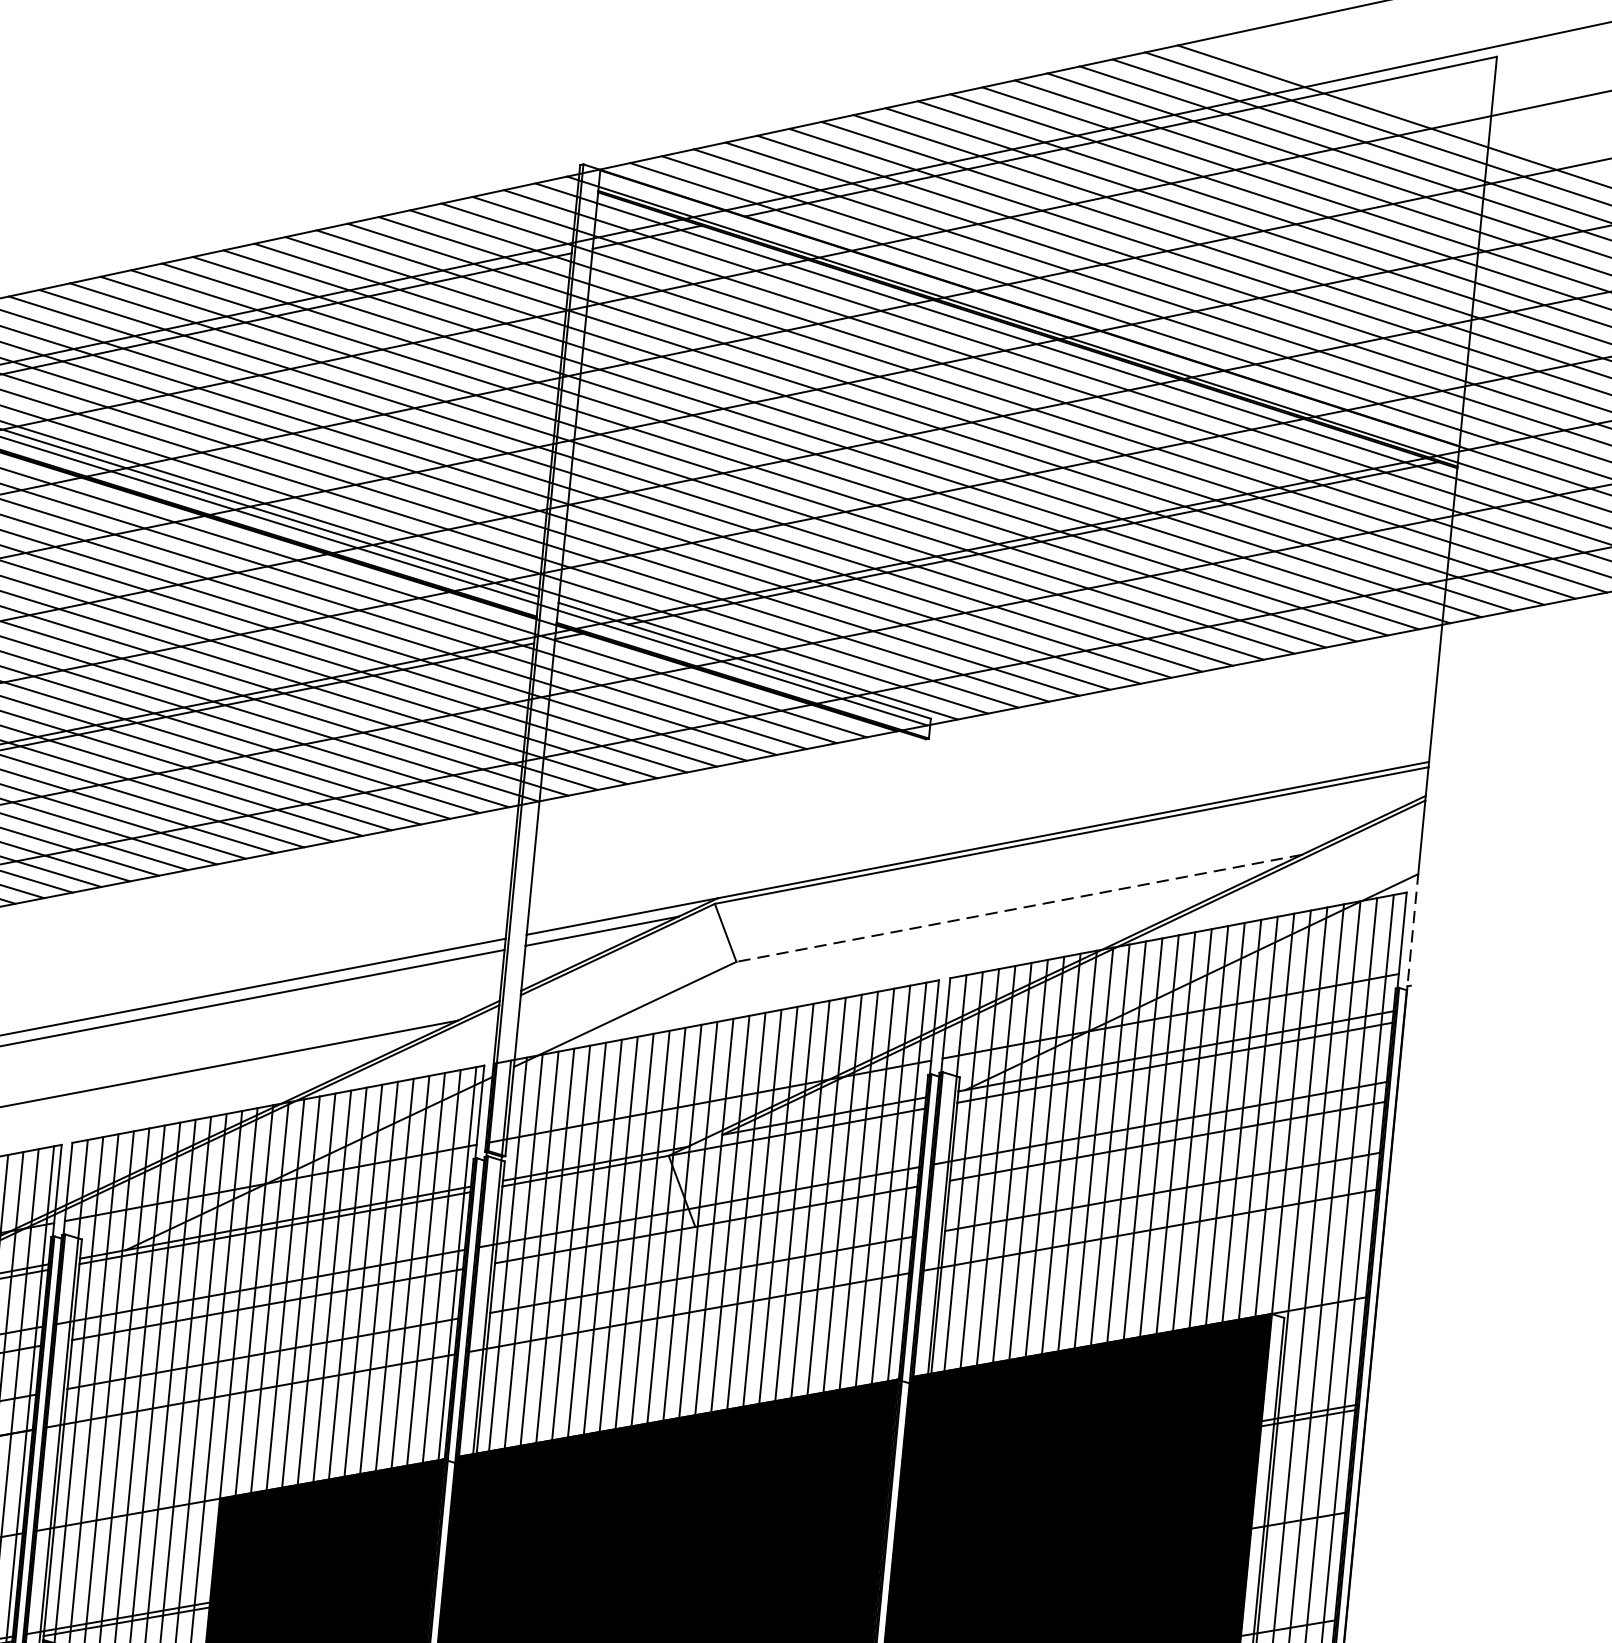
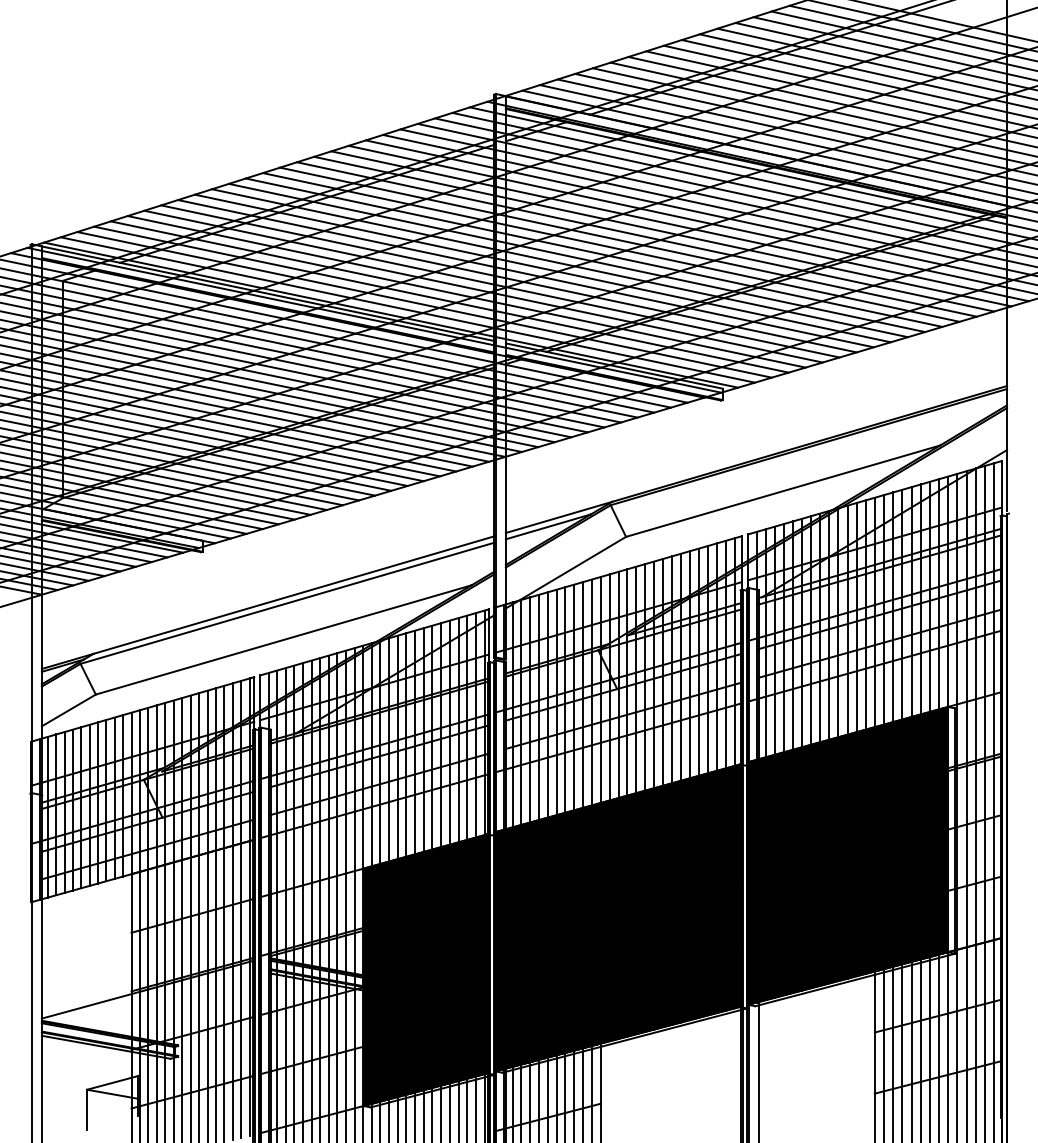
line: (1019, 908) -> (783, 491), dashed -> solid
line: (1413, 927) -> (1007, 480), dashed -> solid

